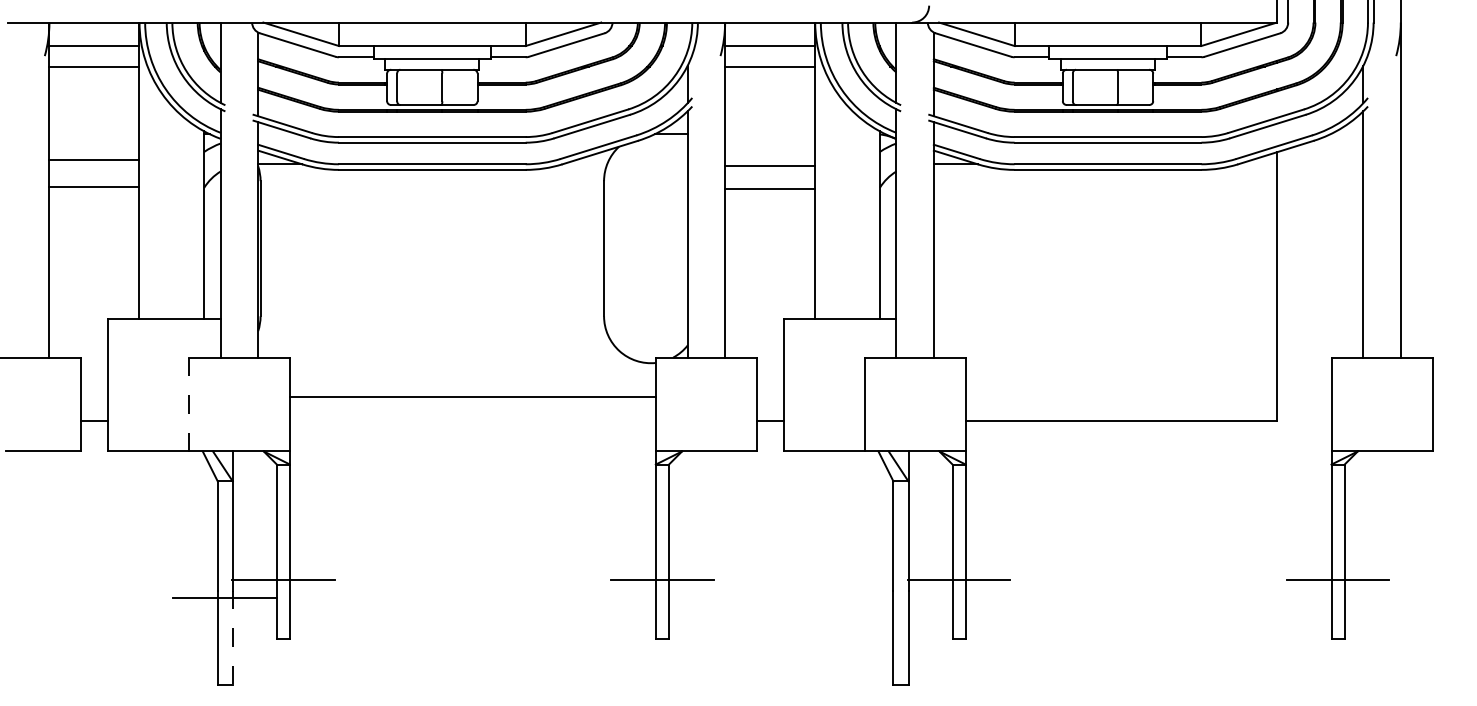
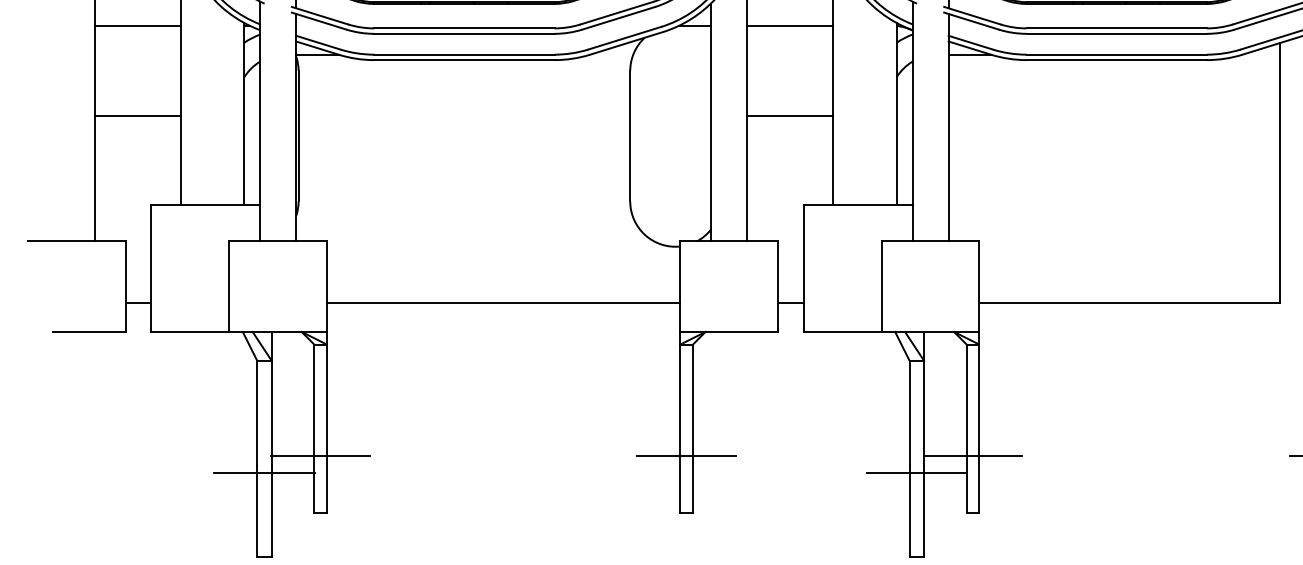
line: (93, 160) -> (137, 25), moved
line: (769, 166) -> (789, 25), moved
line: (93, 187) -> (137, 116), moved
line: (769, 189) -> (789, 116), moved
line: (472, 397) -> (503, 303), moved
line: (188, 404) -> (229, 286), dashed -> solid
line: (900, 598) -> (916, 473), added
line: (232, 638) -> (271, 512), dashed -> solid

